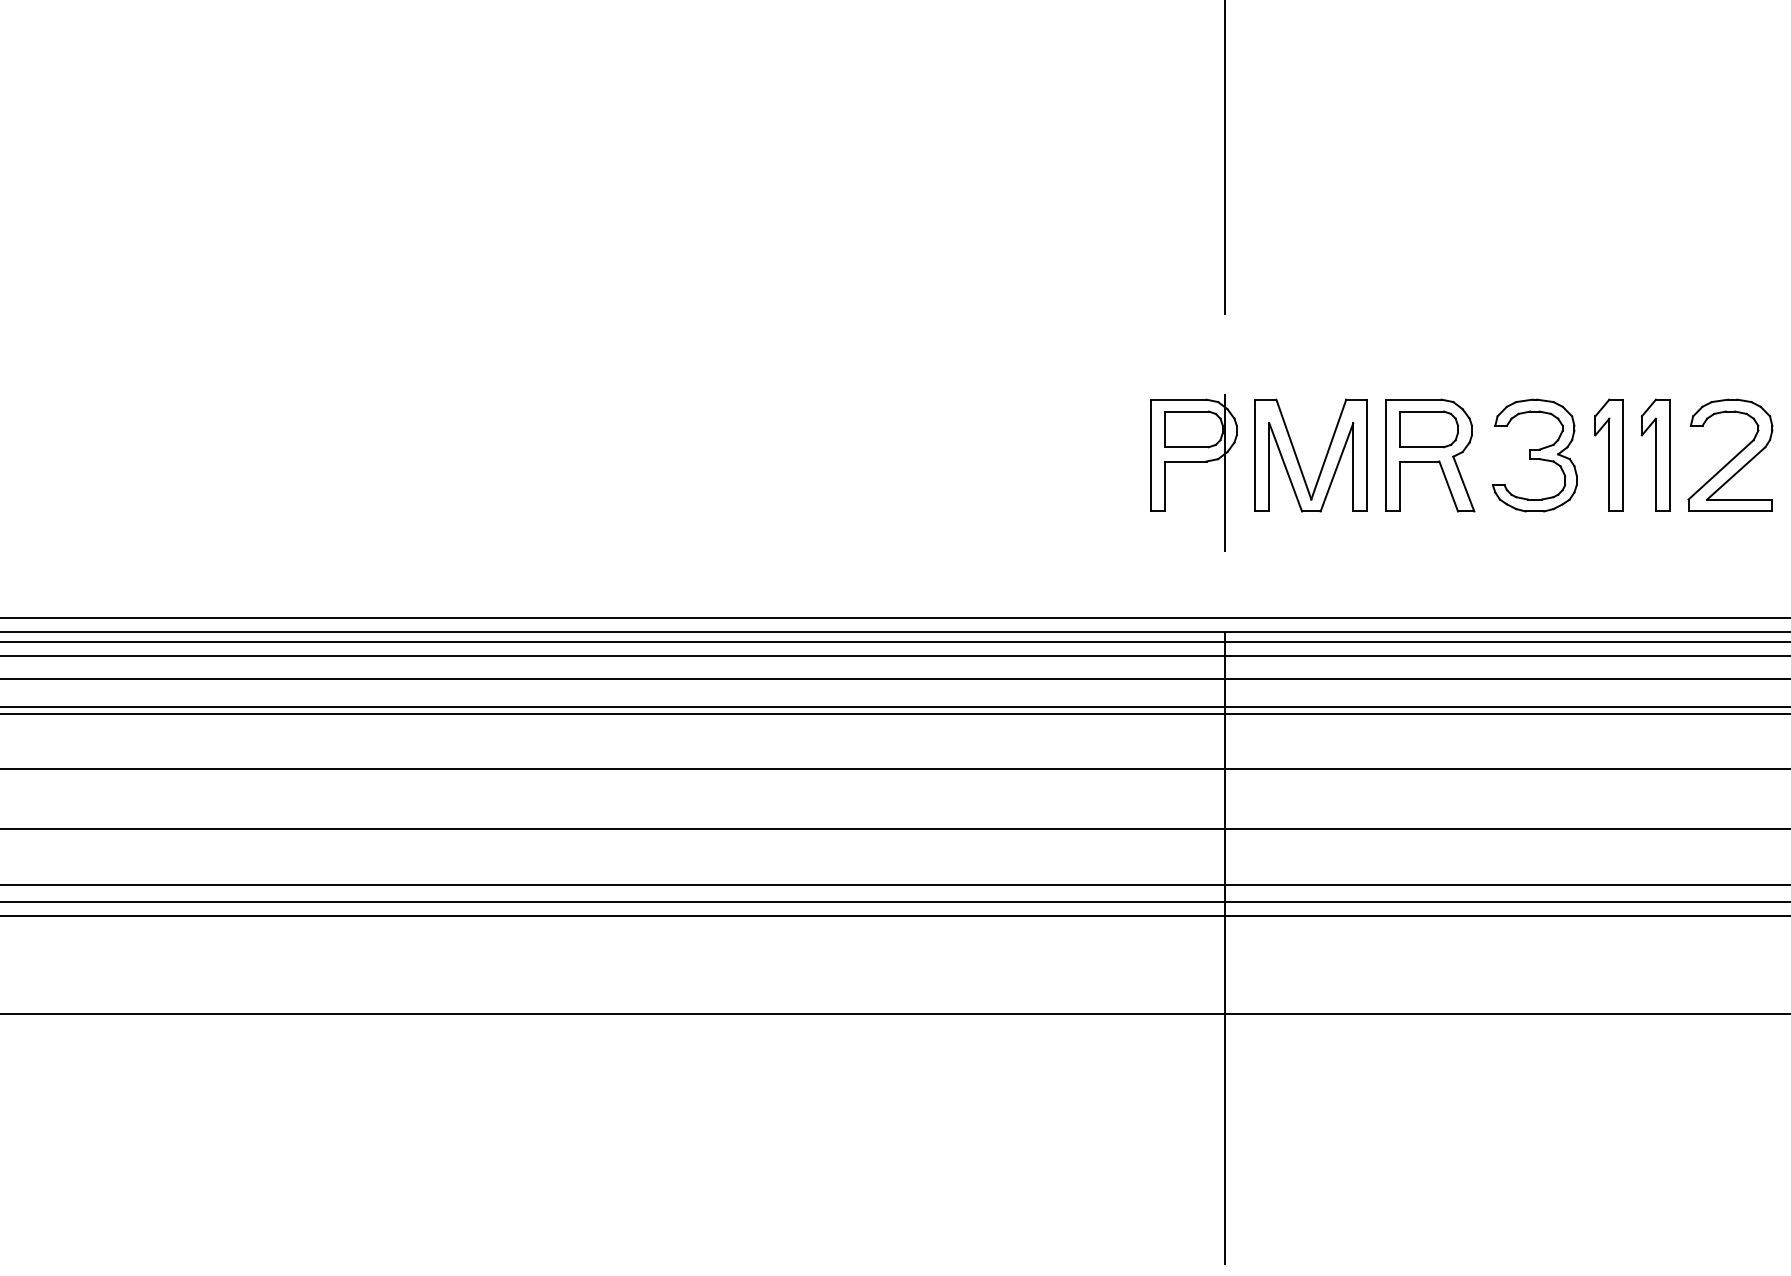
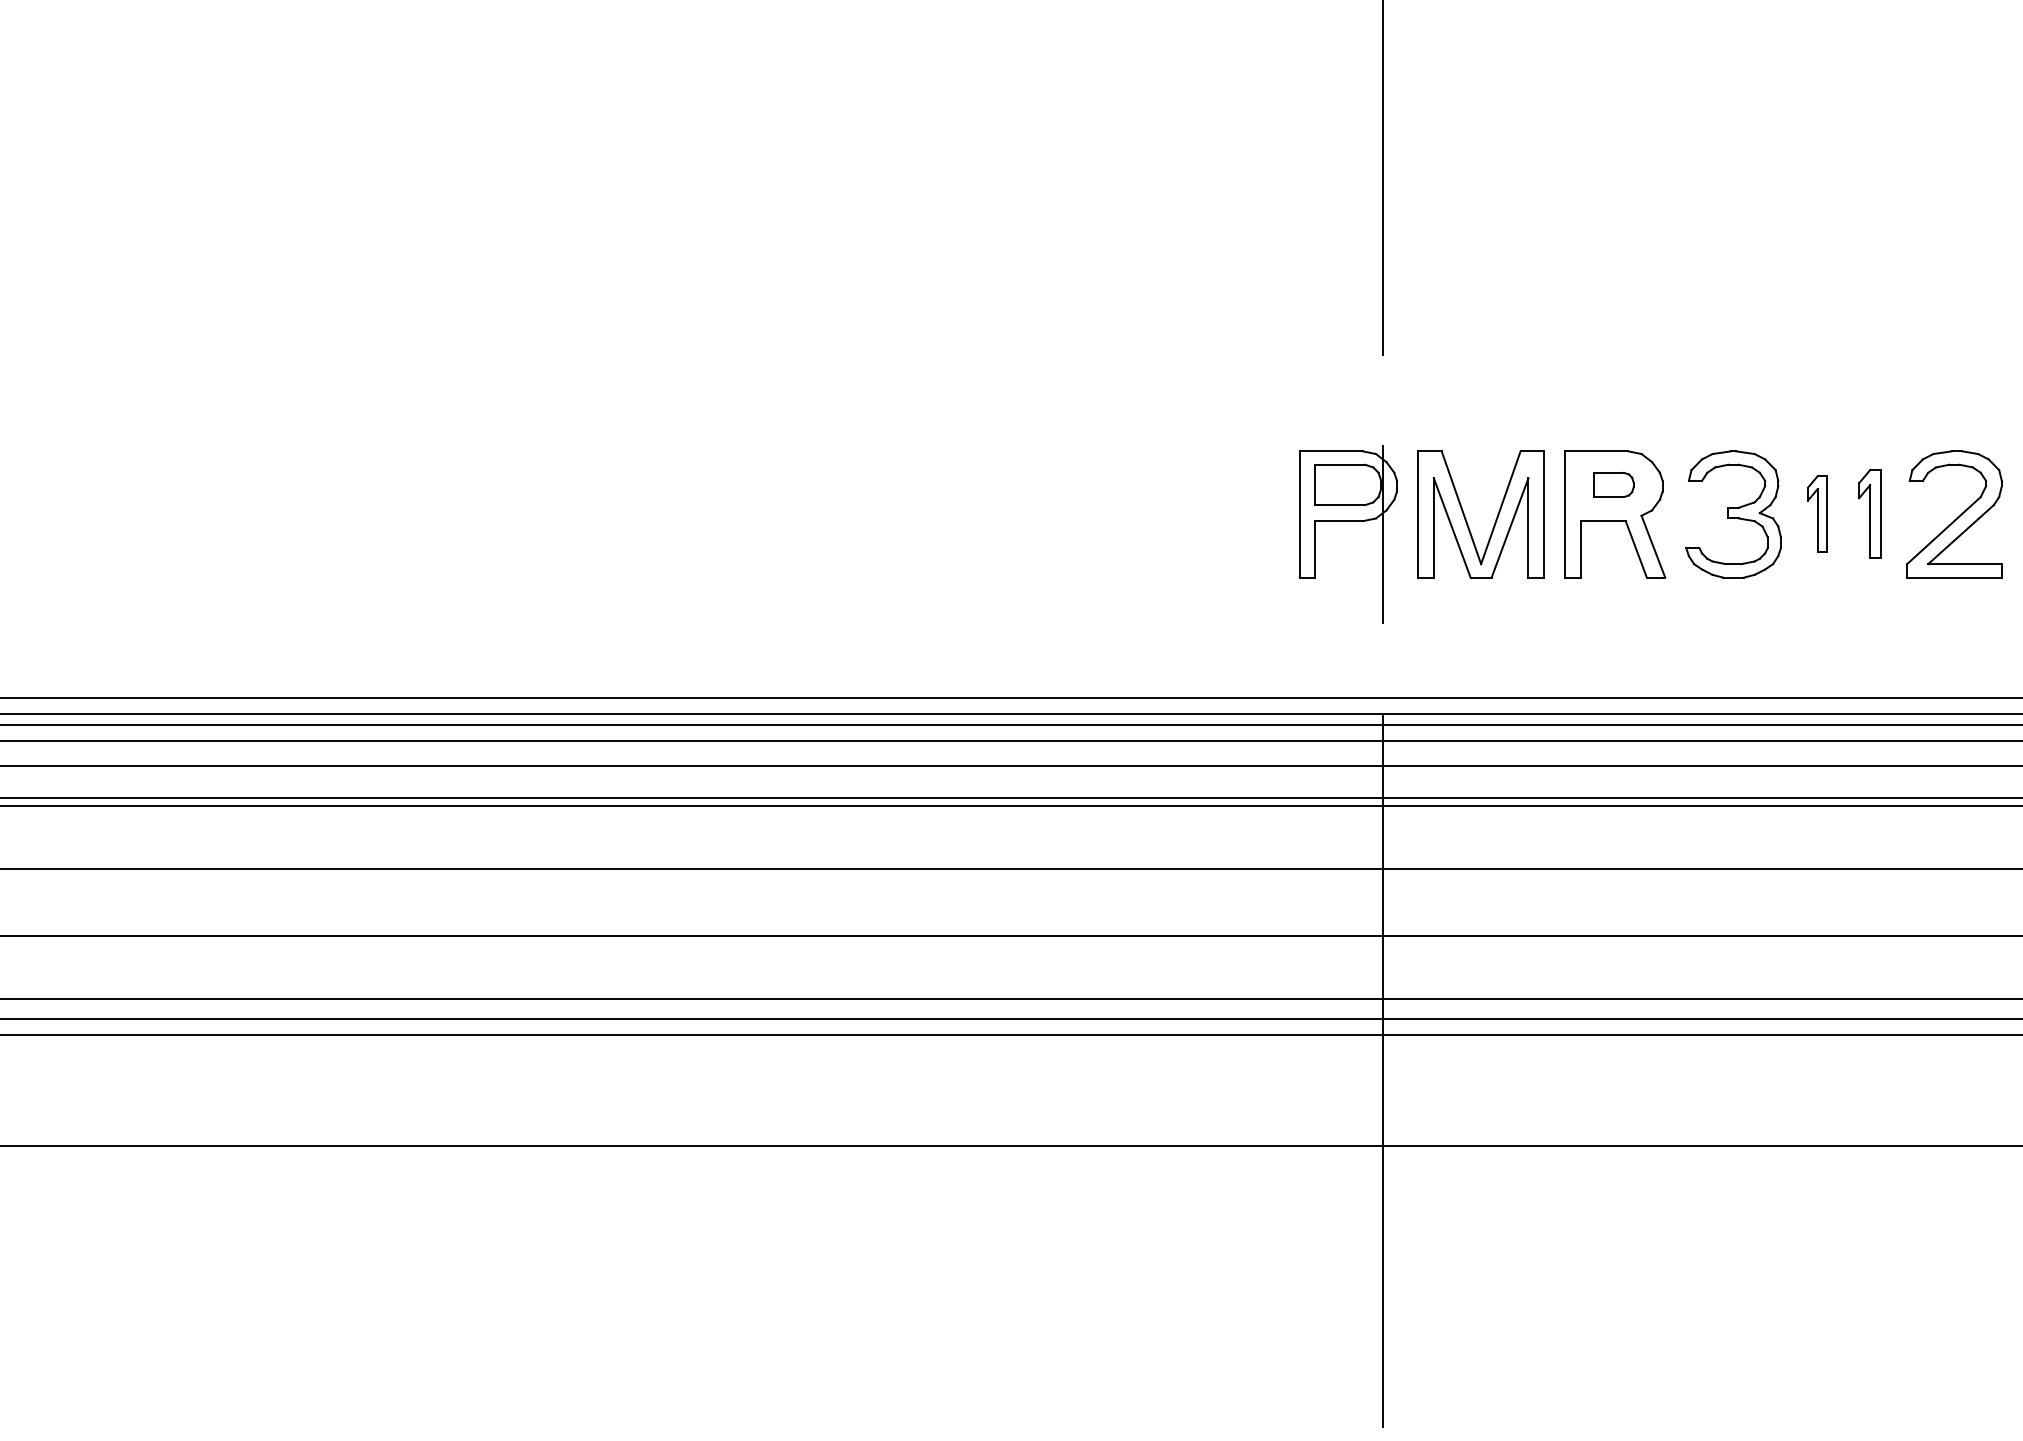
part: (1428, 429) -> (1613, 485), size x0.6
part: (1608, 454) -> (1816, 513), size x0.6
part: (1655, 454) -> (1869, 513), size x0.7

